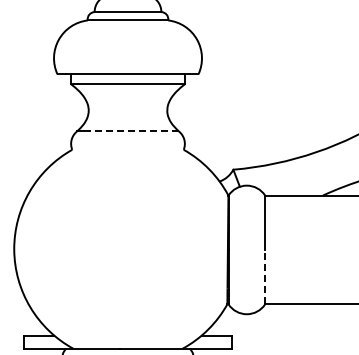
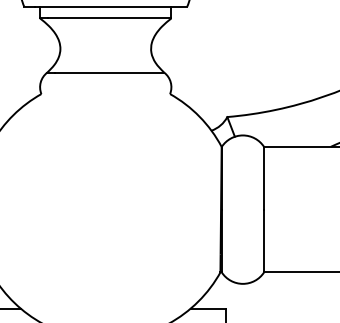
line: (131, 131) -> (109, 72), dashed -> solid
line: (265, 276) -> (264, 240), dashed -> solid

